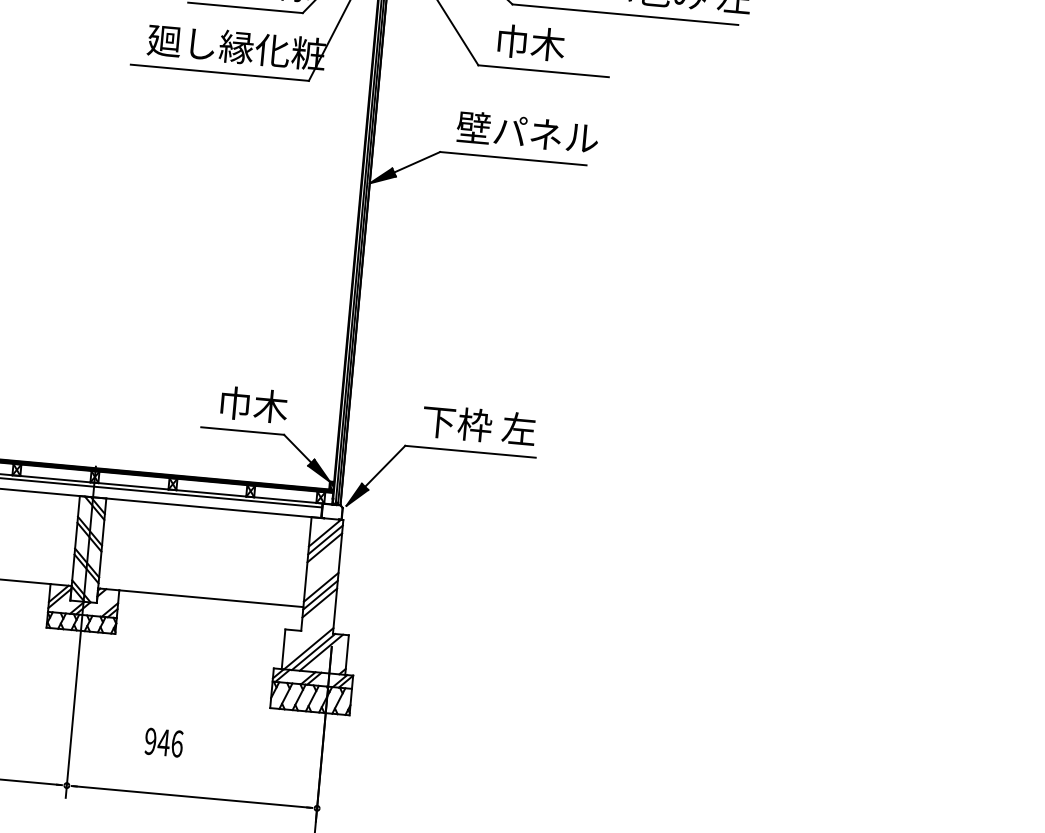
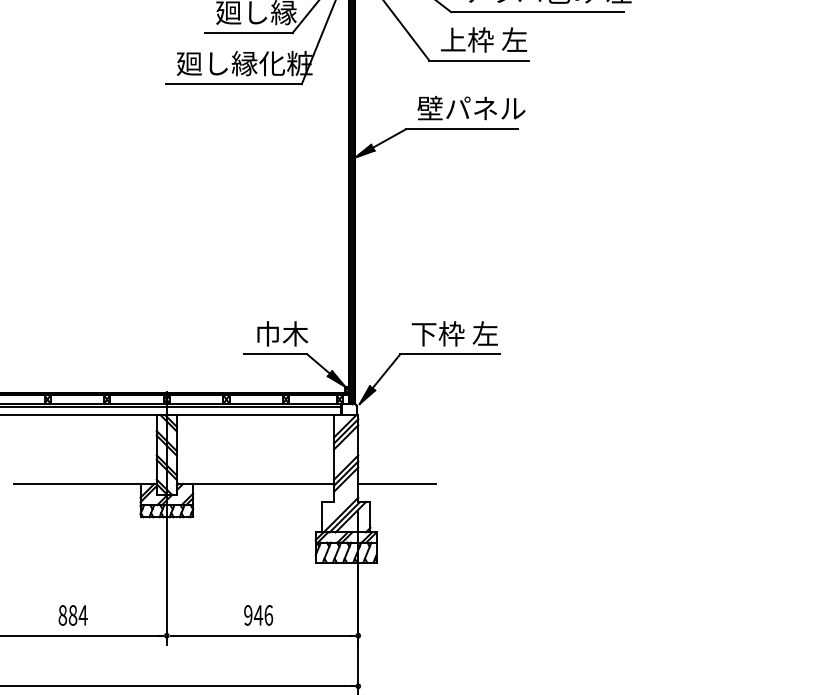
text: (552, 44) -> (484, 39), 巾木 -> 上枠 左
line: (385, 614) -> (396, 483), added
text: (163, 742) -> (258, 615), moved

